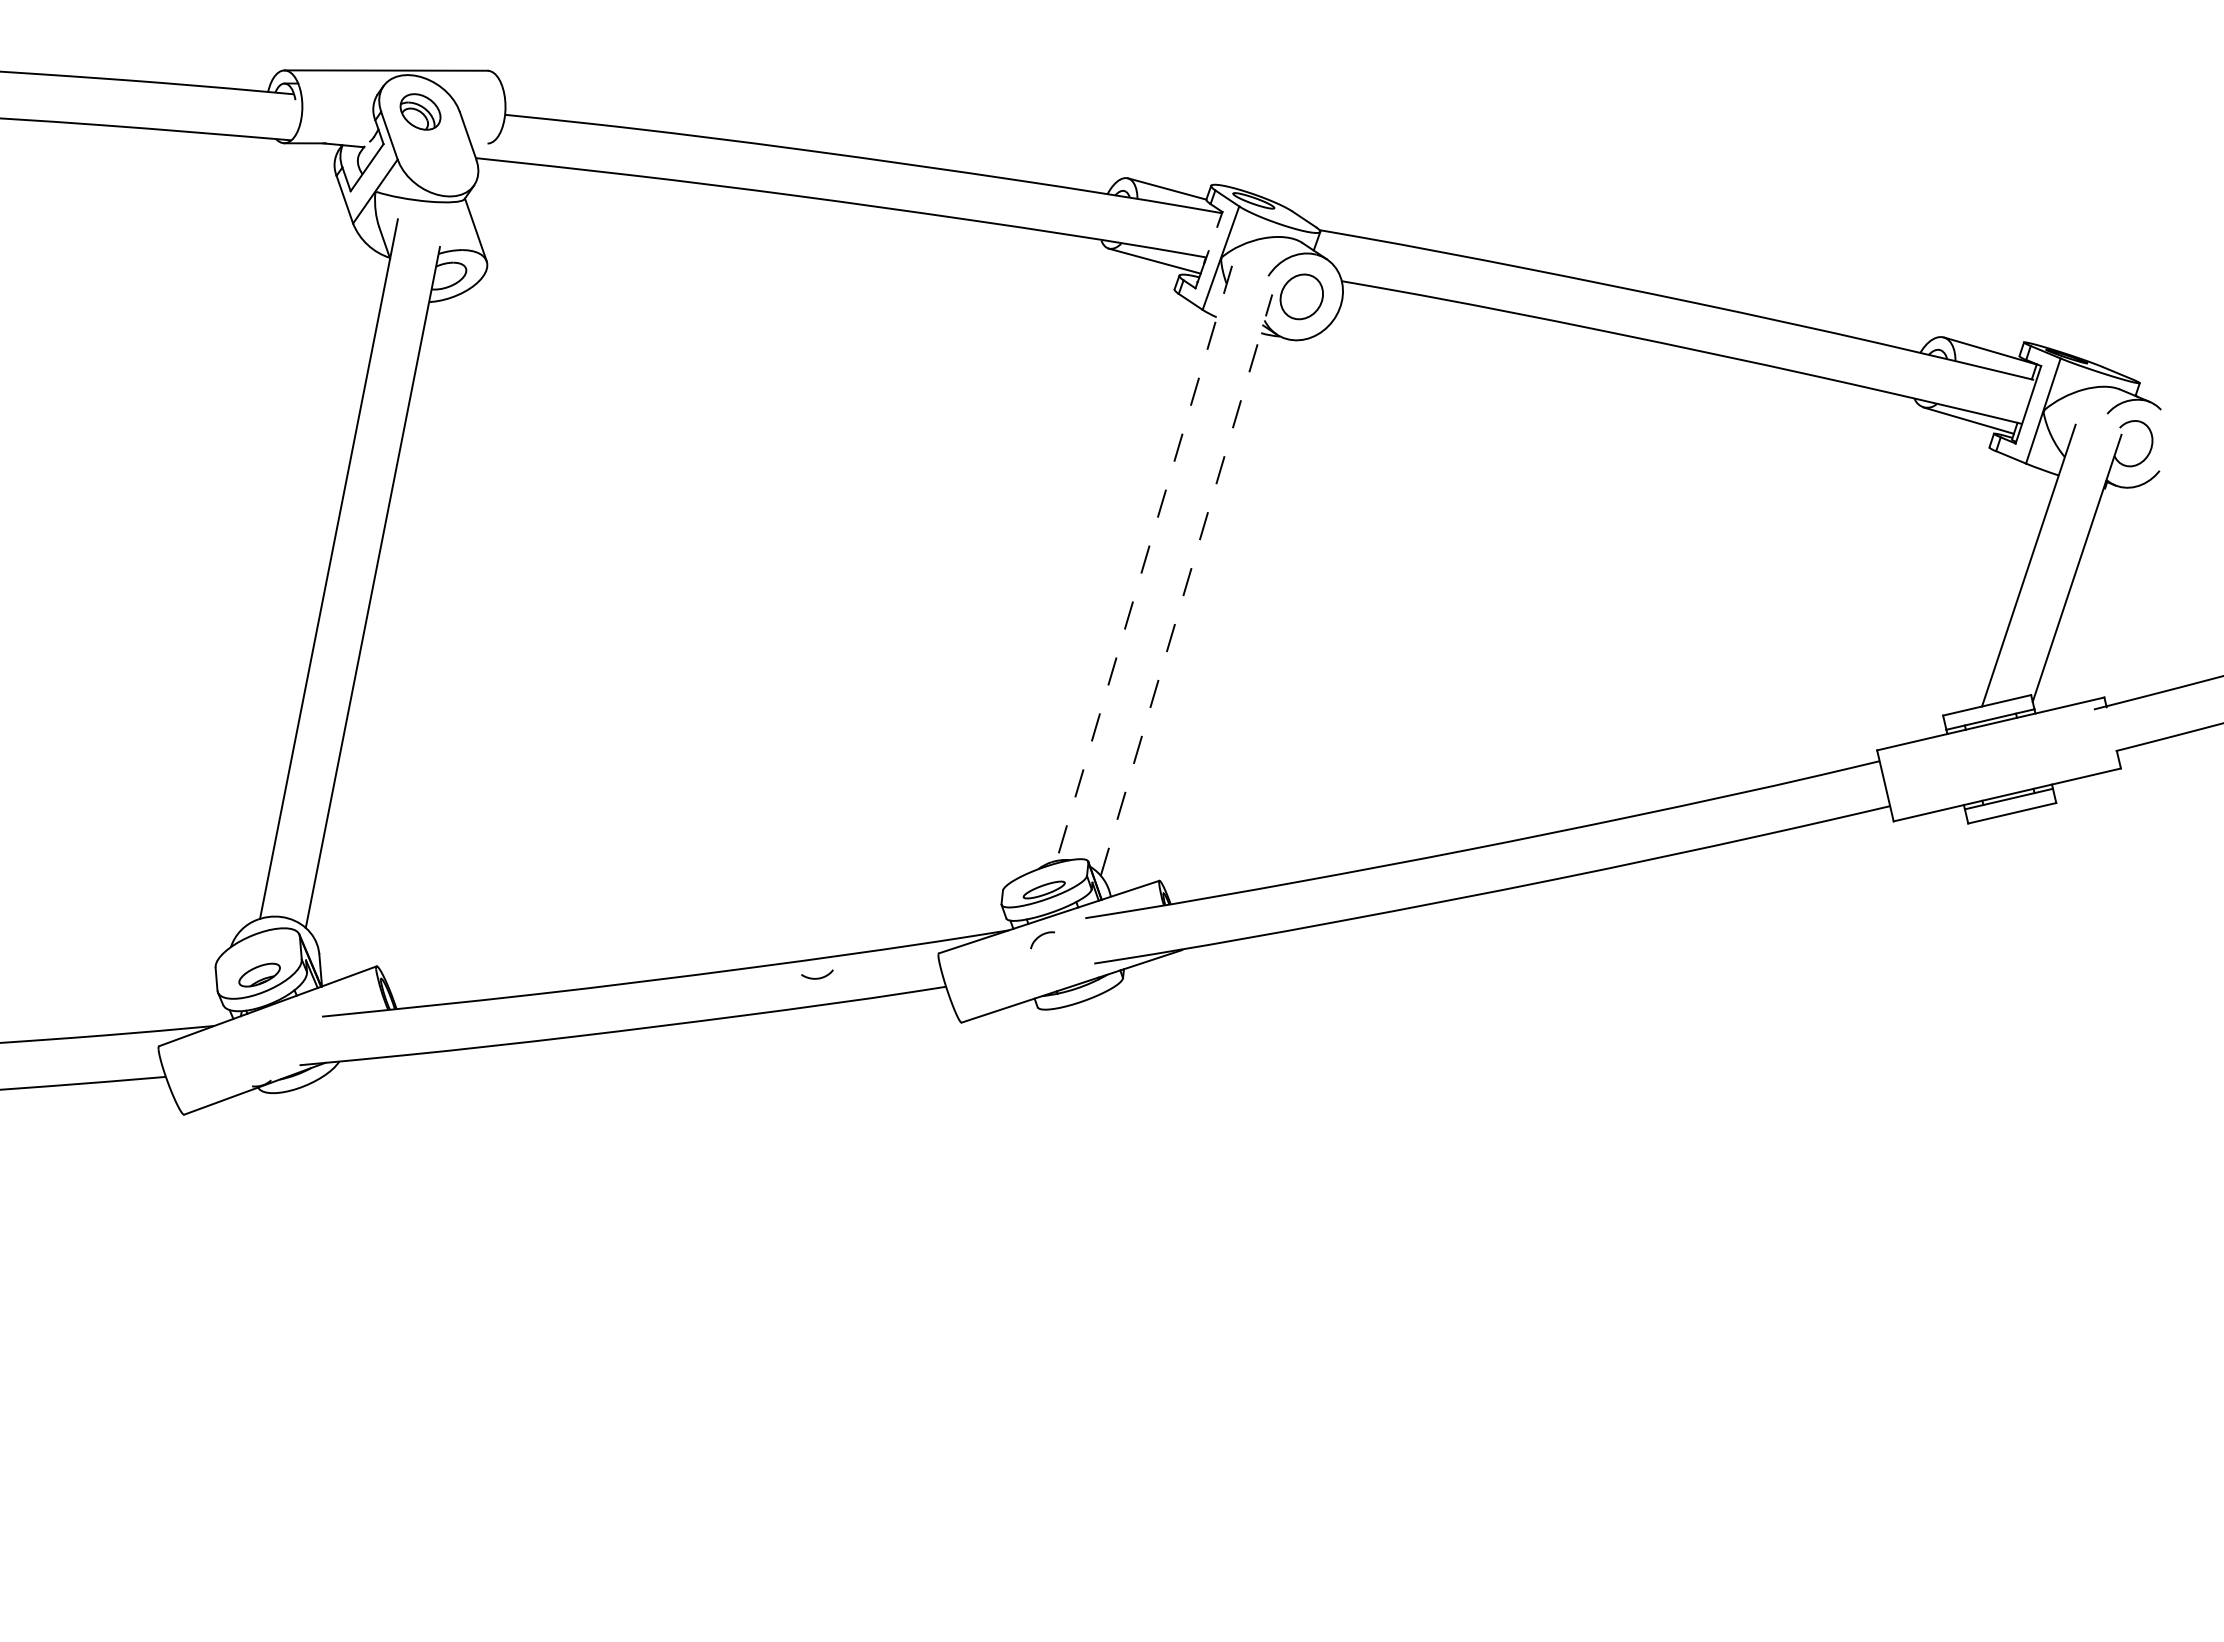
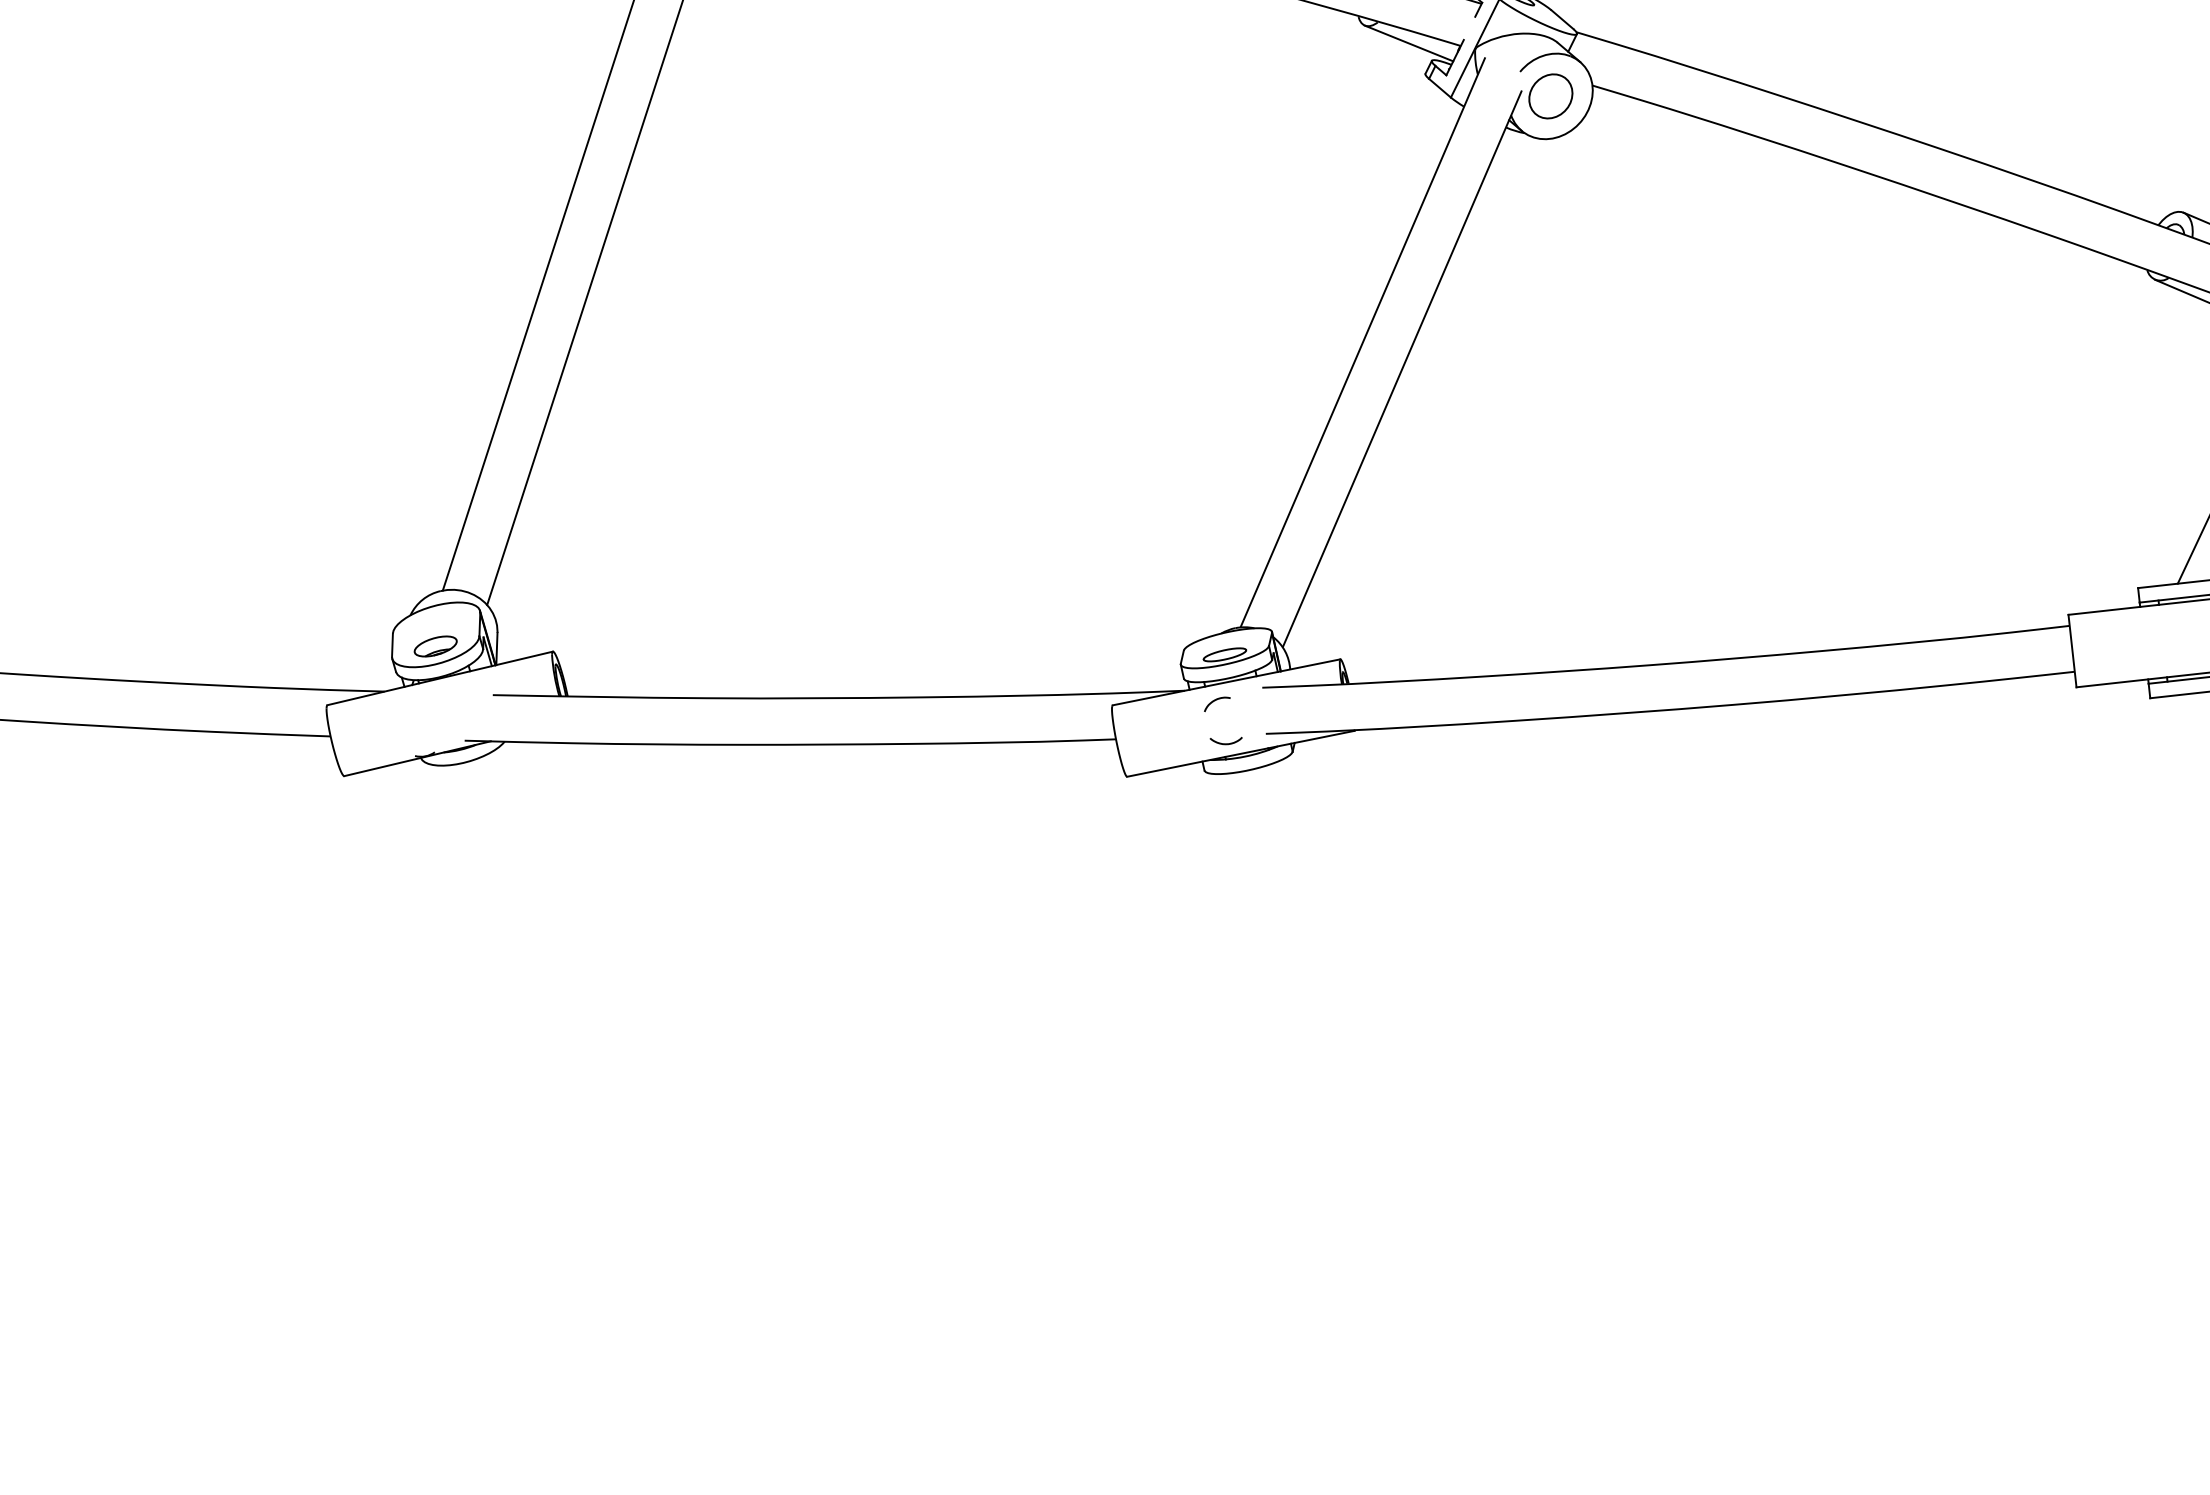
line: (1143, 564) -> (1362, 343), dashed -> solid
line: (1186, 585) -> (1402, 369), dashed -> solid
curve: (817, 977) -> (1225, 743), moved

